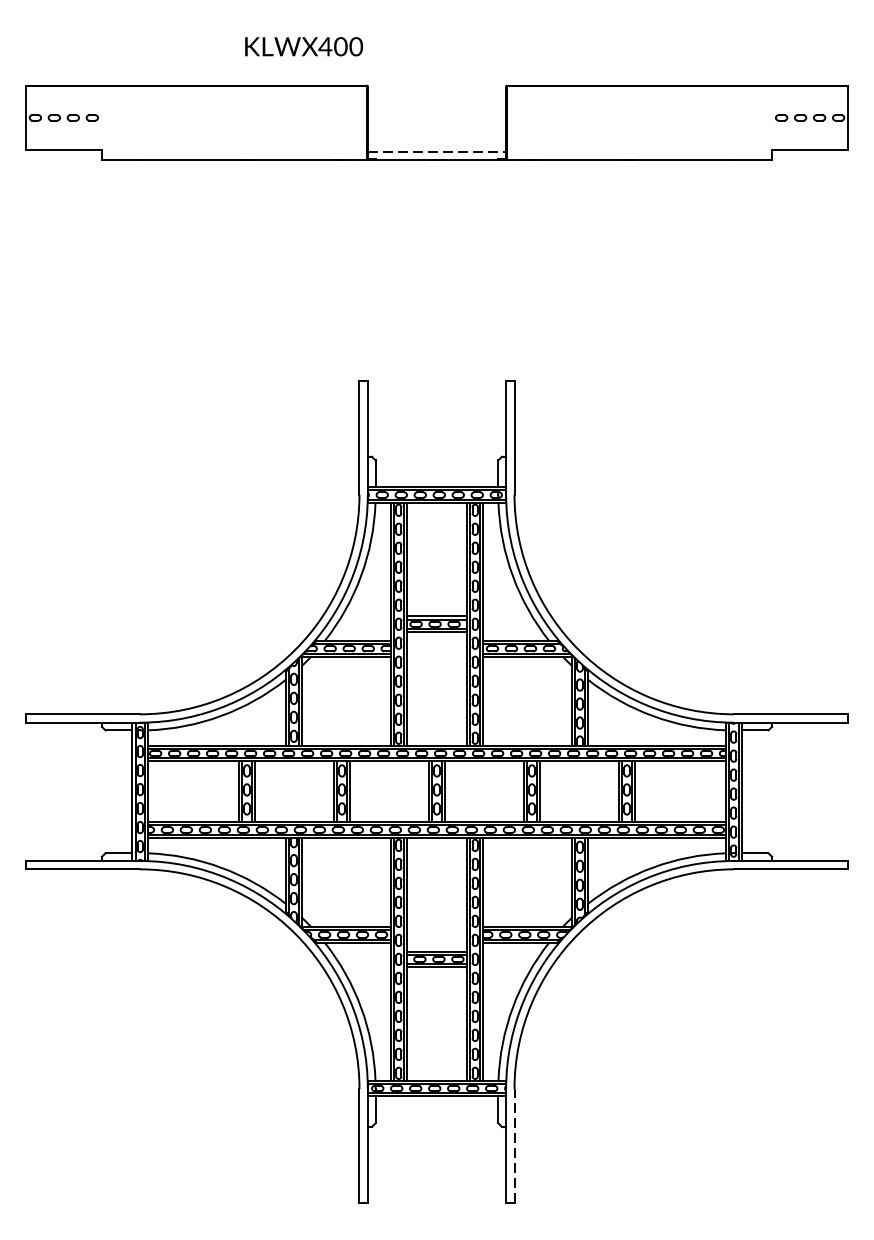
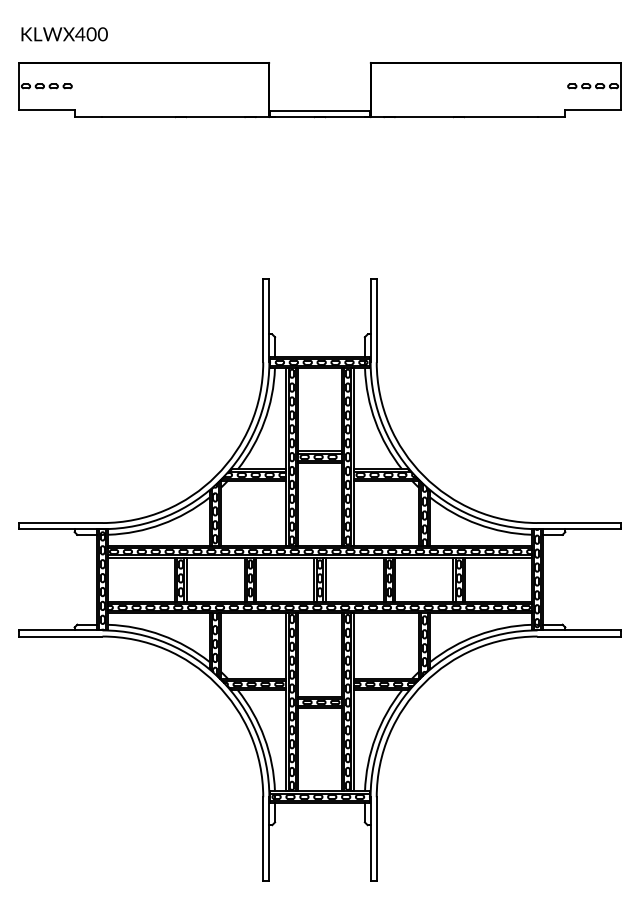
text: (303, 46) -> (64, 34), moved
line: (437, 152) -> (320, 111), dashed -> solid
line: (514, 1146) -> (376, 839), dashed -> solid

